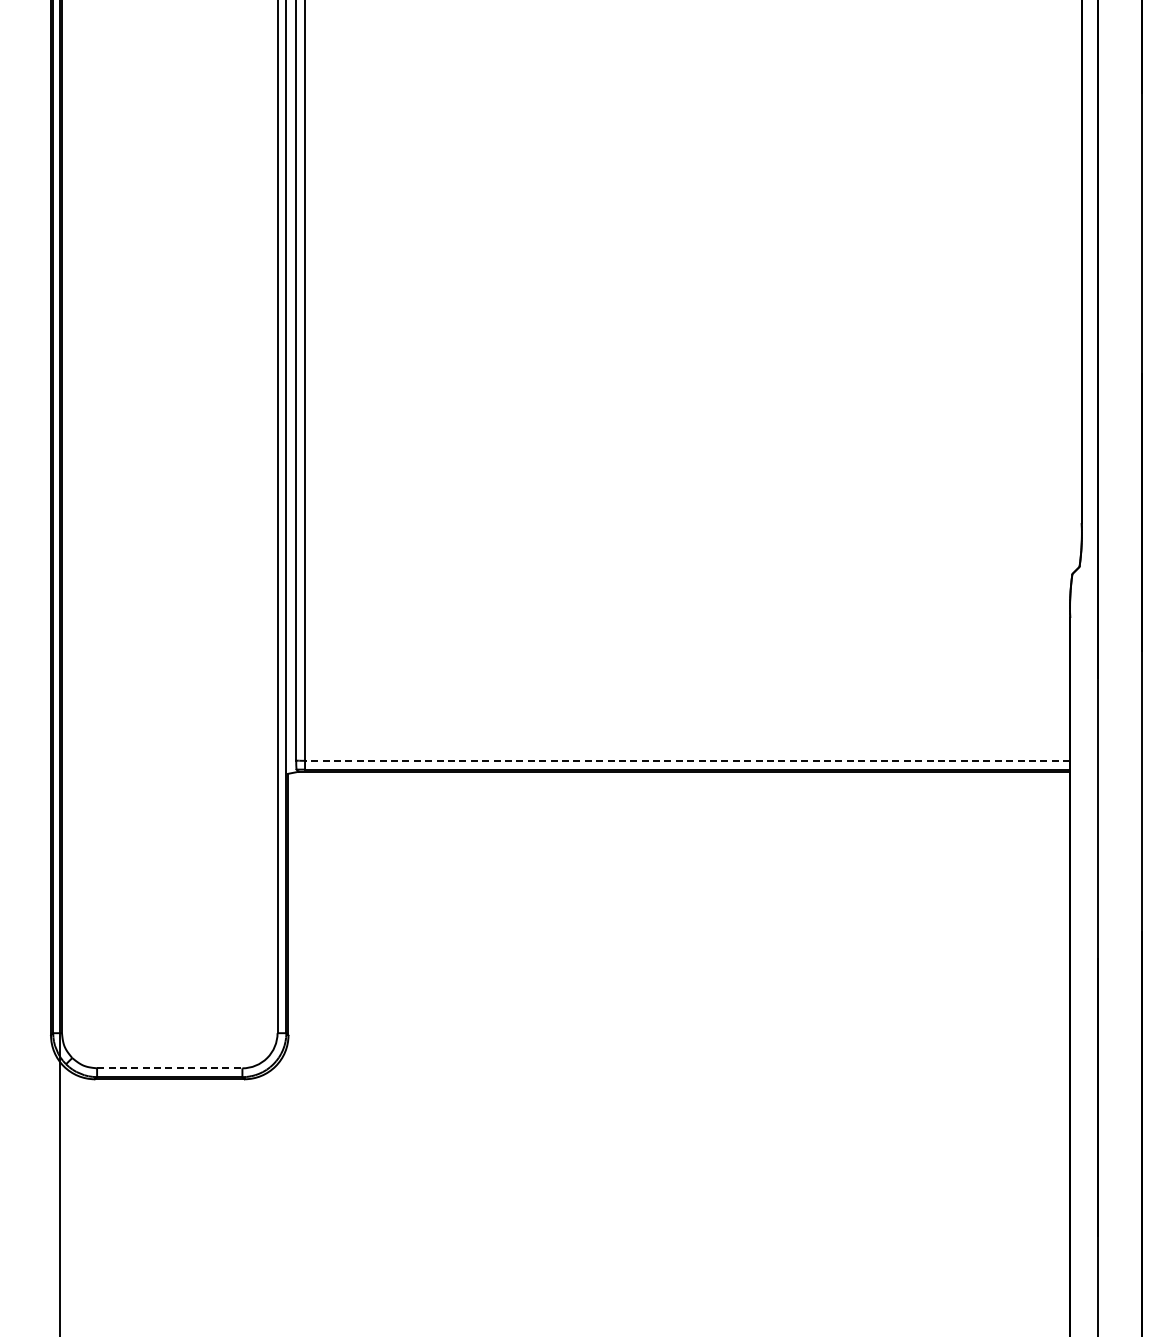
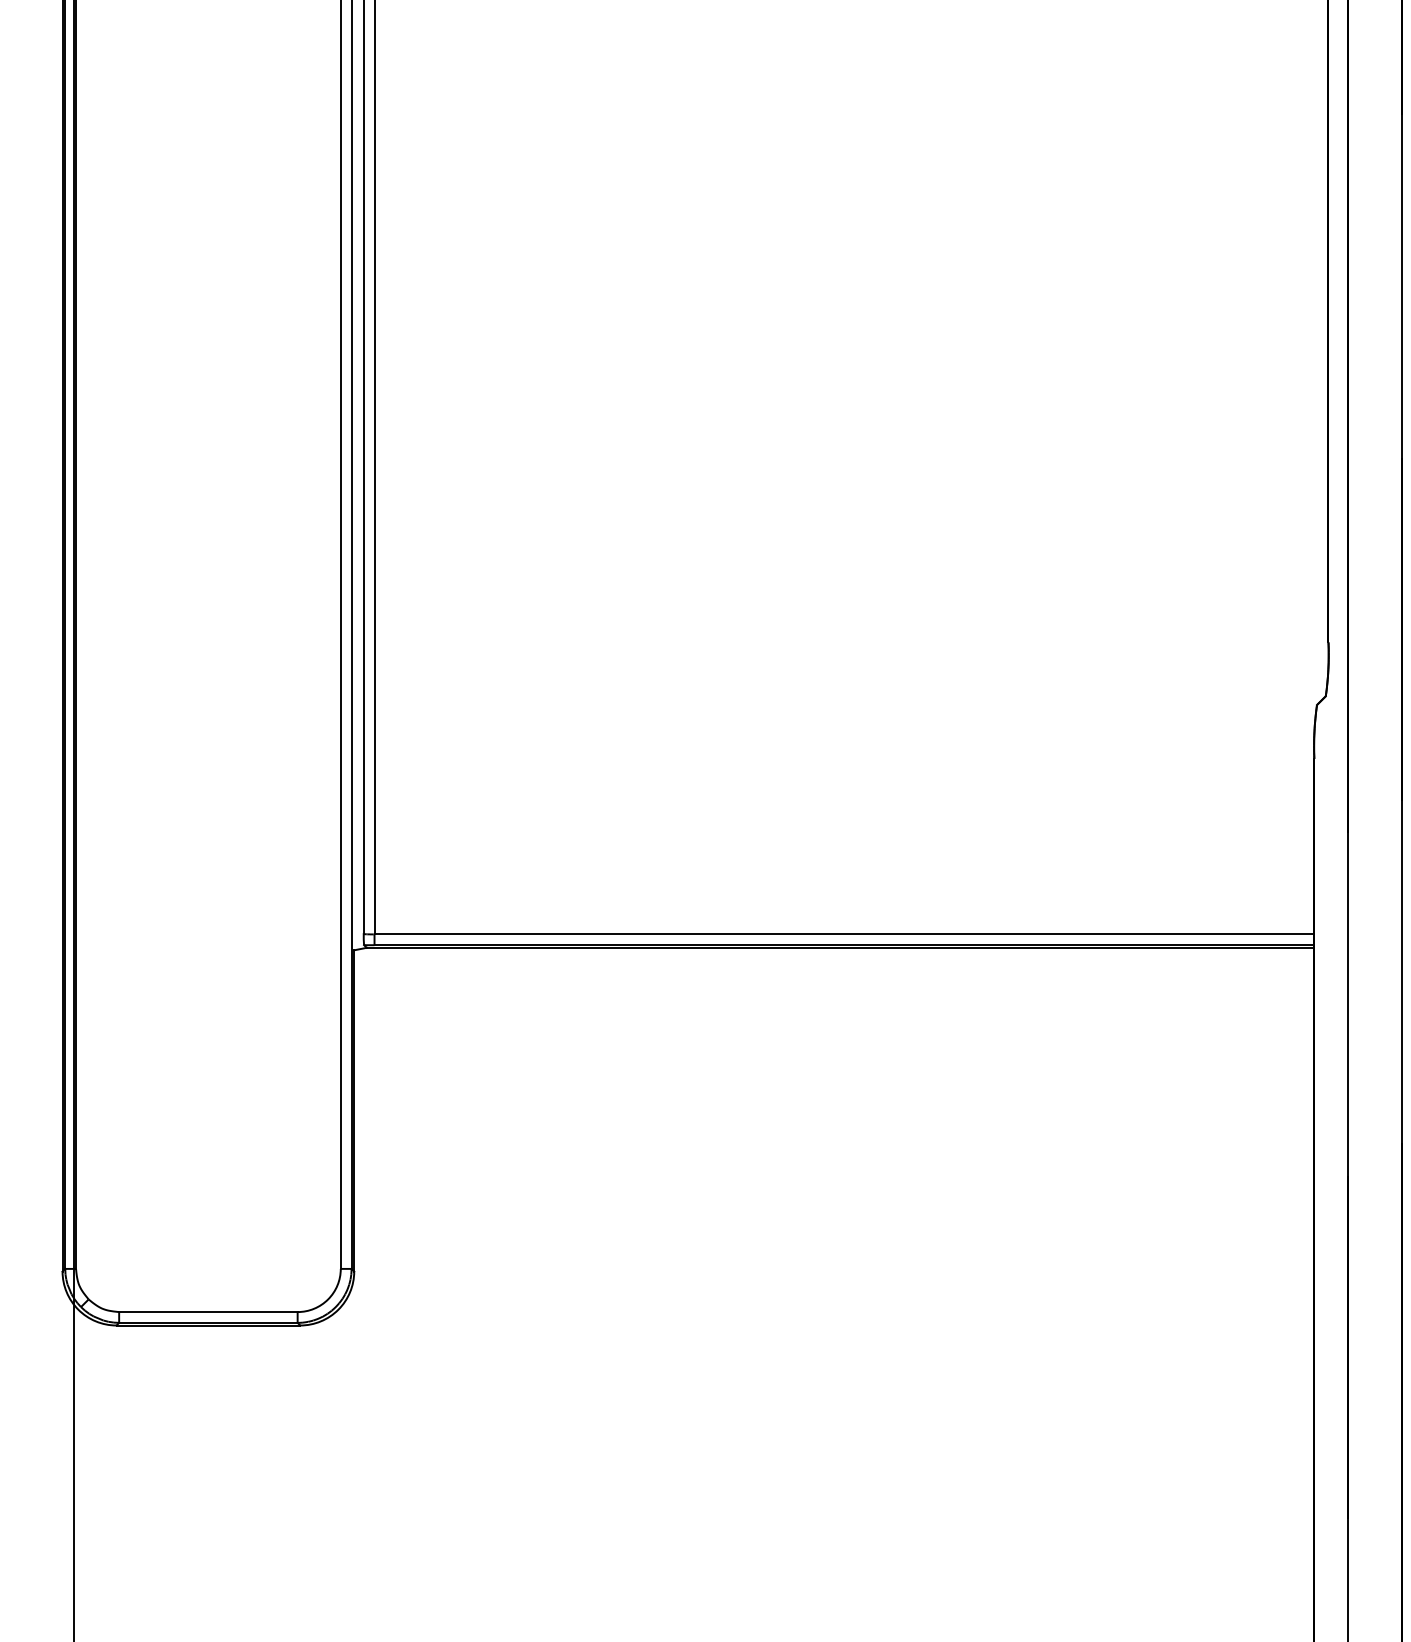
line: (687, 760) -> (844, 933), dashed -> solid
line: (169, 1068) -> (208, 1312), dashed -> solid

